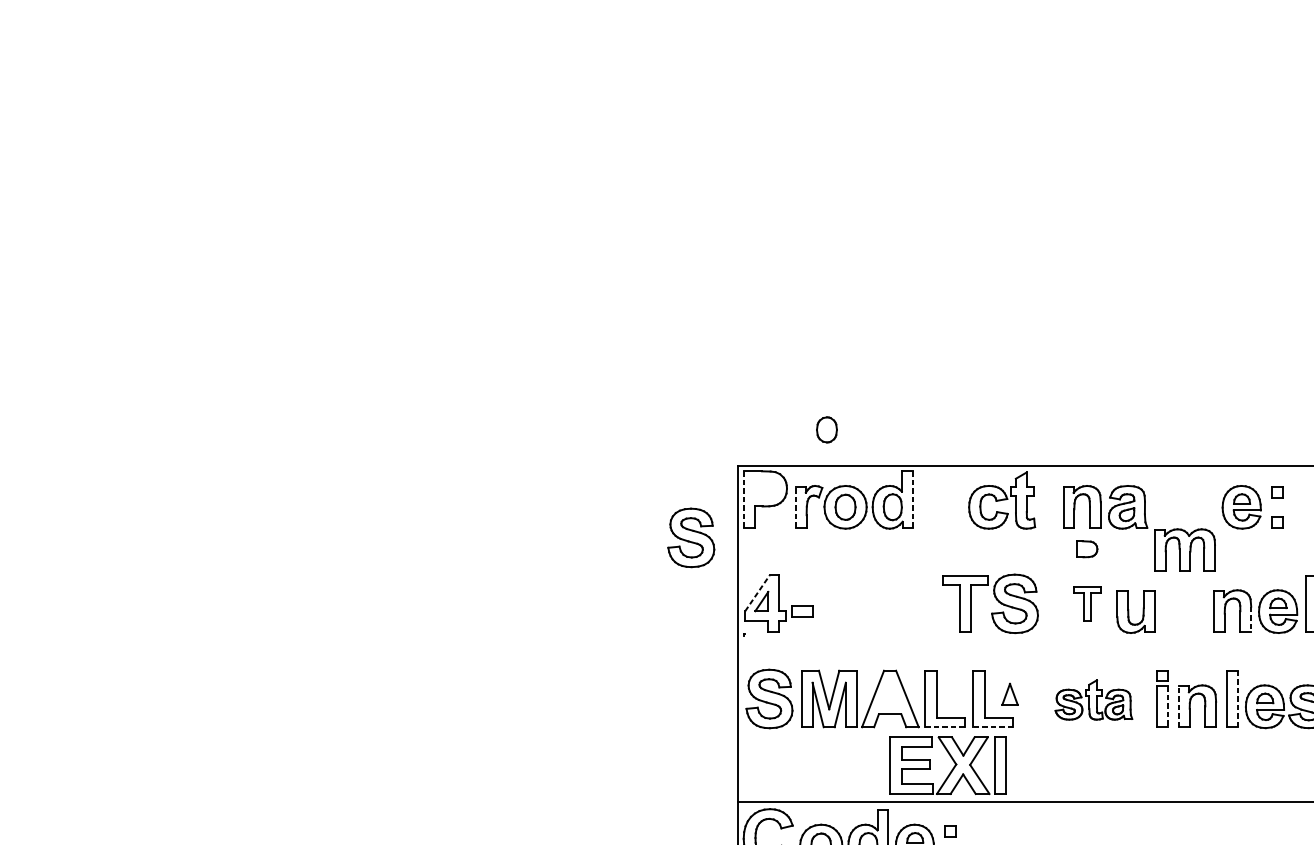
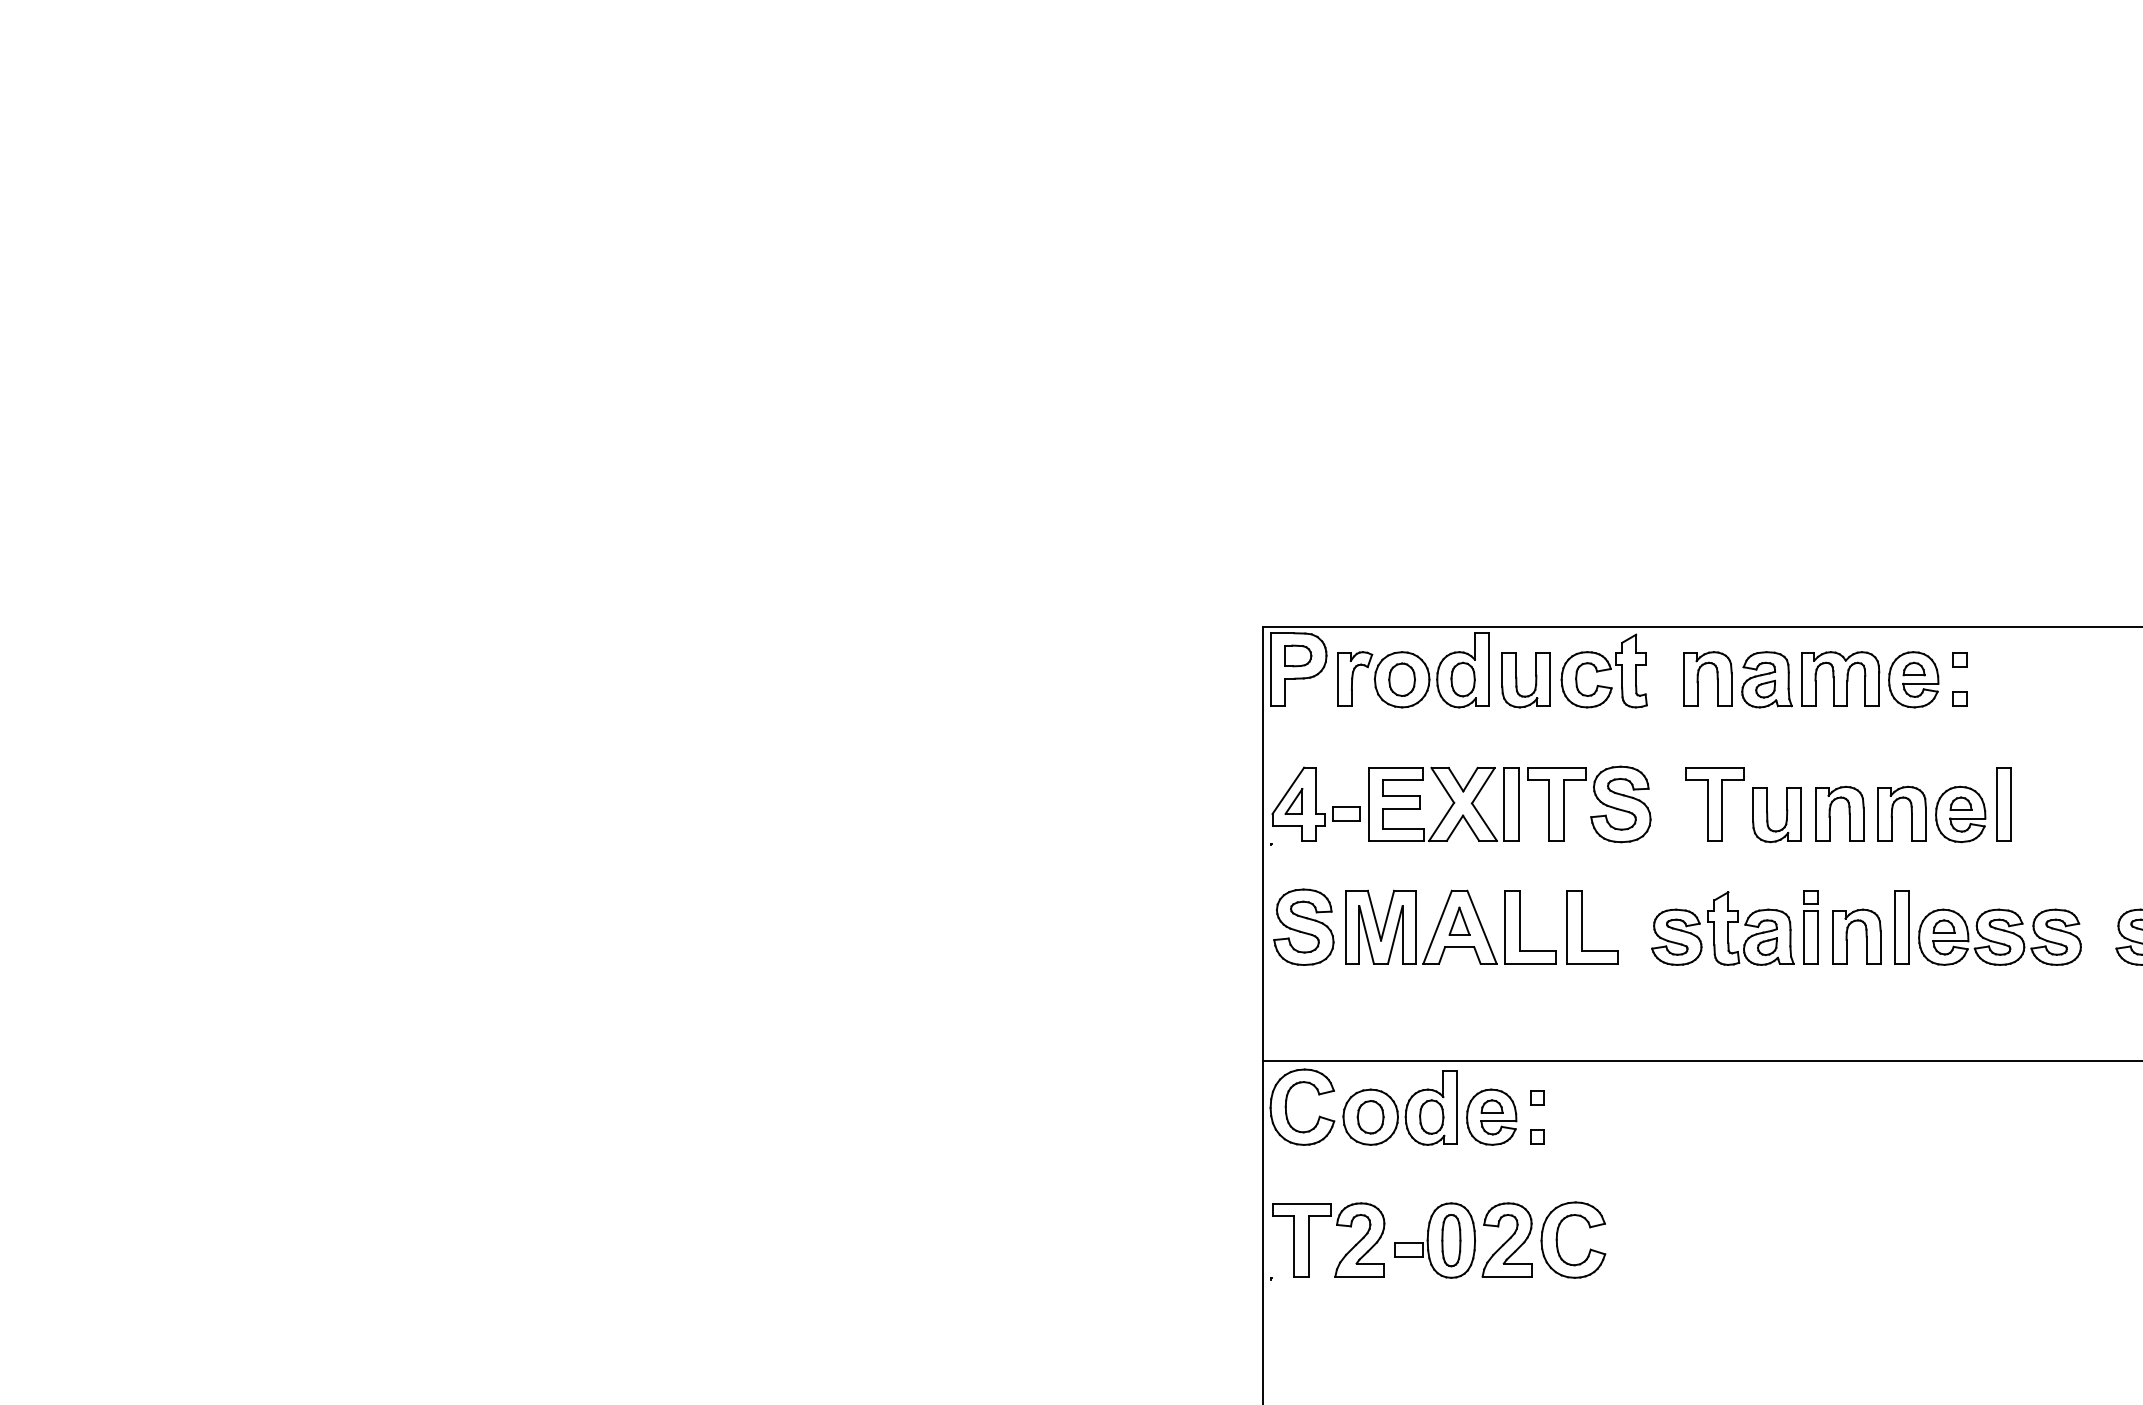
part: (826, 429) -> (1377, 579), removed
line: (743, 499) -> (1270, 669), dashed -> solid
line: (912, 500) -> (1488, 670), dashed -> solid
line: (795, 507) -> (1337, 679), dashed -> solid
part: (934, 507) -> (1517, 680), added
part: (690, 537) -> (1202, 718), removed
part: (1087, 548) -> (1298, 655), moved
part: (1185, 549) -> (1840, 678), moved
line: (757, 593) -> (1288, 790), dashed -> solid
part: (1087, 603) -> (1714, 804), size x1.67
part: (1177, 610) -> (1830, 813), added
line: (1250, 619) -> (1925, 824), dashed -> solid
part: (1010, 693) -> (1459, 920), moved
part: (1093, 699) -> (1722, 928), size x1.43
line: (1237, 699) -> (1908, 927), dashed -> solid
line: (1168, 706) -> (1818, 937), dashed -> solid
line: (1178, 706) -> (1832, 936), dashed -> solid
line: (944, 727) -> (1530, 963), dashed -> solid
line: (992, 727) -> (1592, 963), dashed -> solid
part: (952, 768) -> (1449, 807), moved

